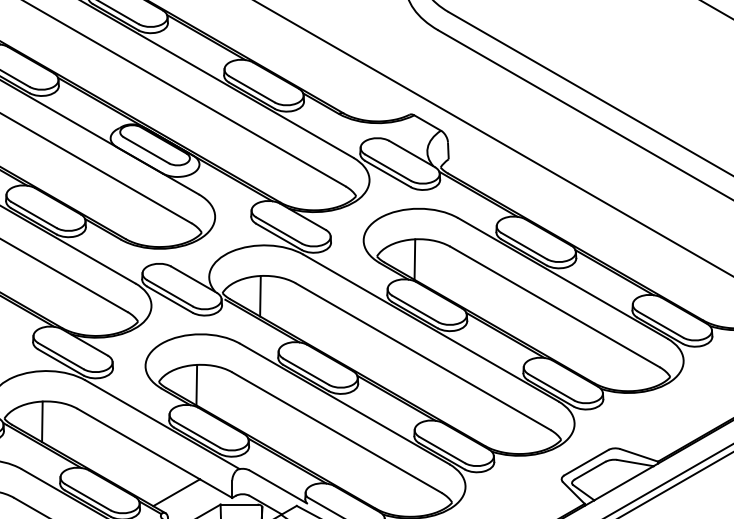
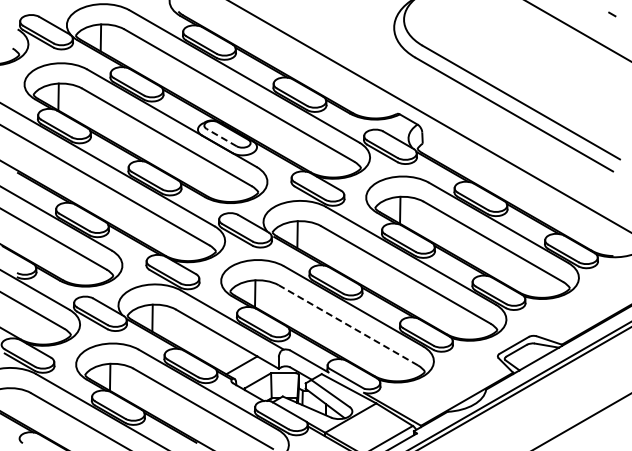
line: (146, 150) -> (221, 137), solid -> dashed
line: (337, 432) -> (348, 325), solid -> dashed

